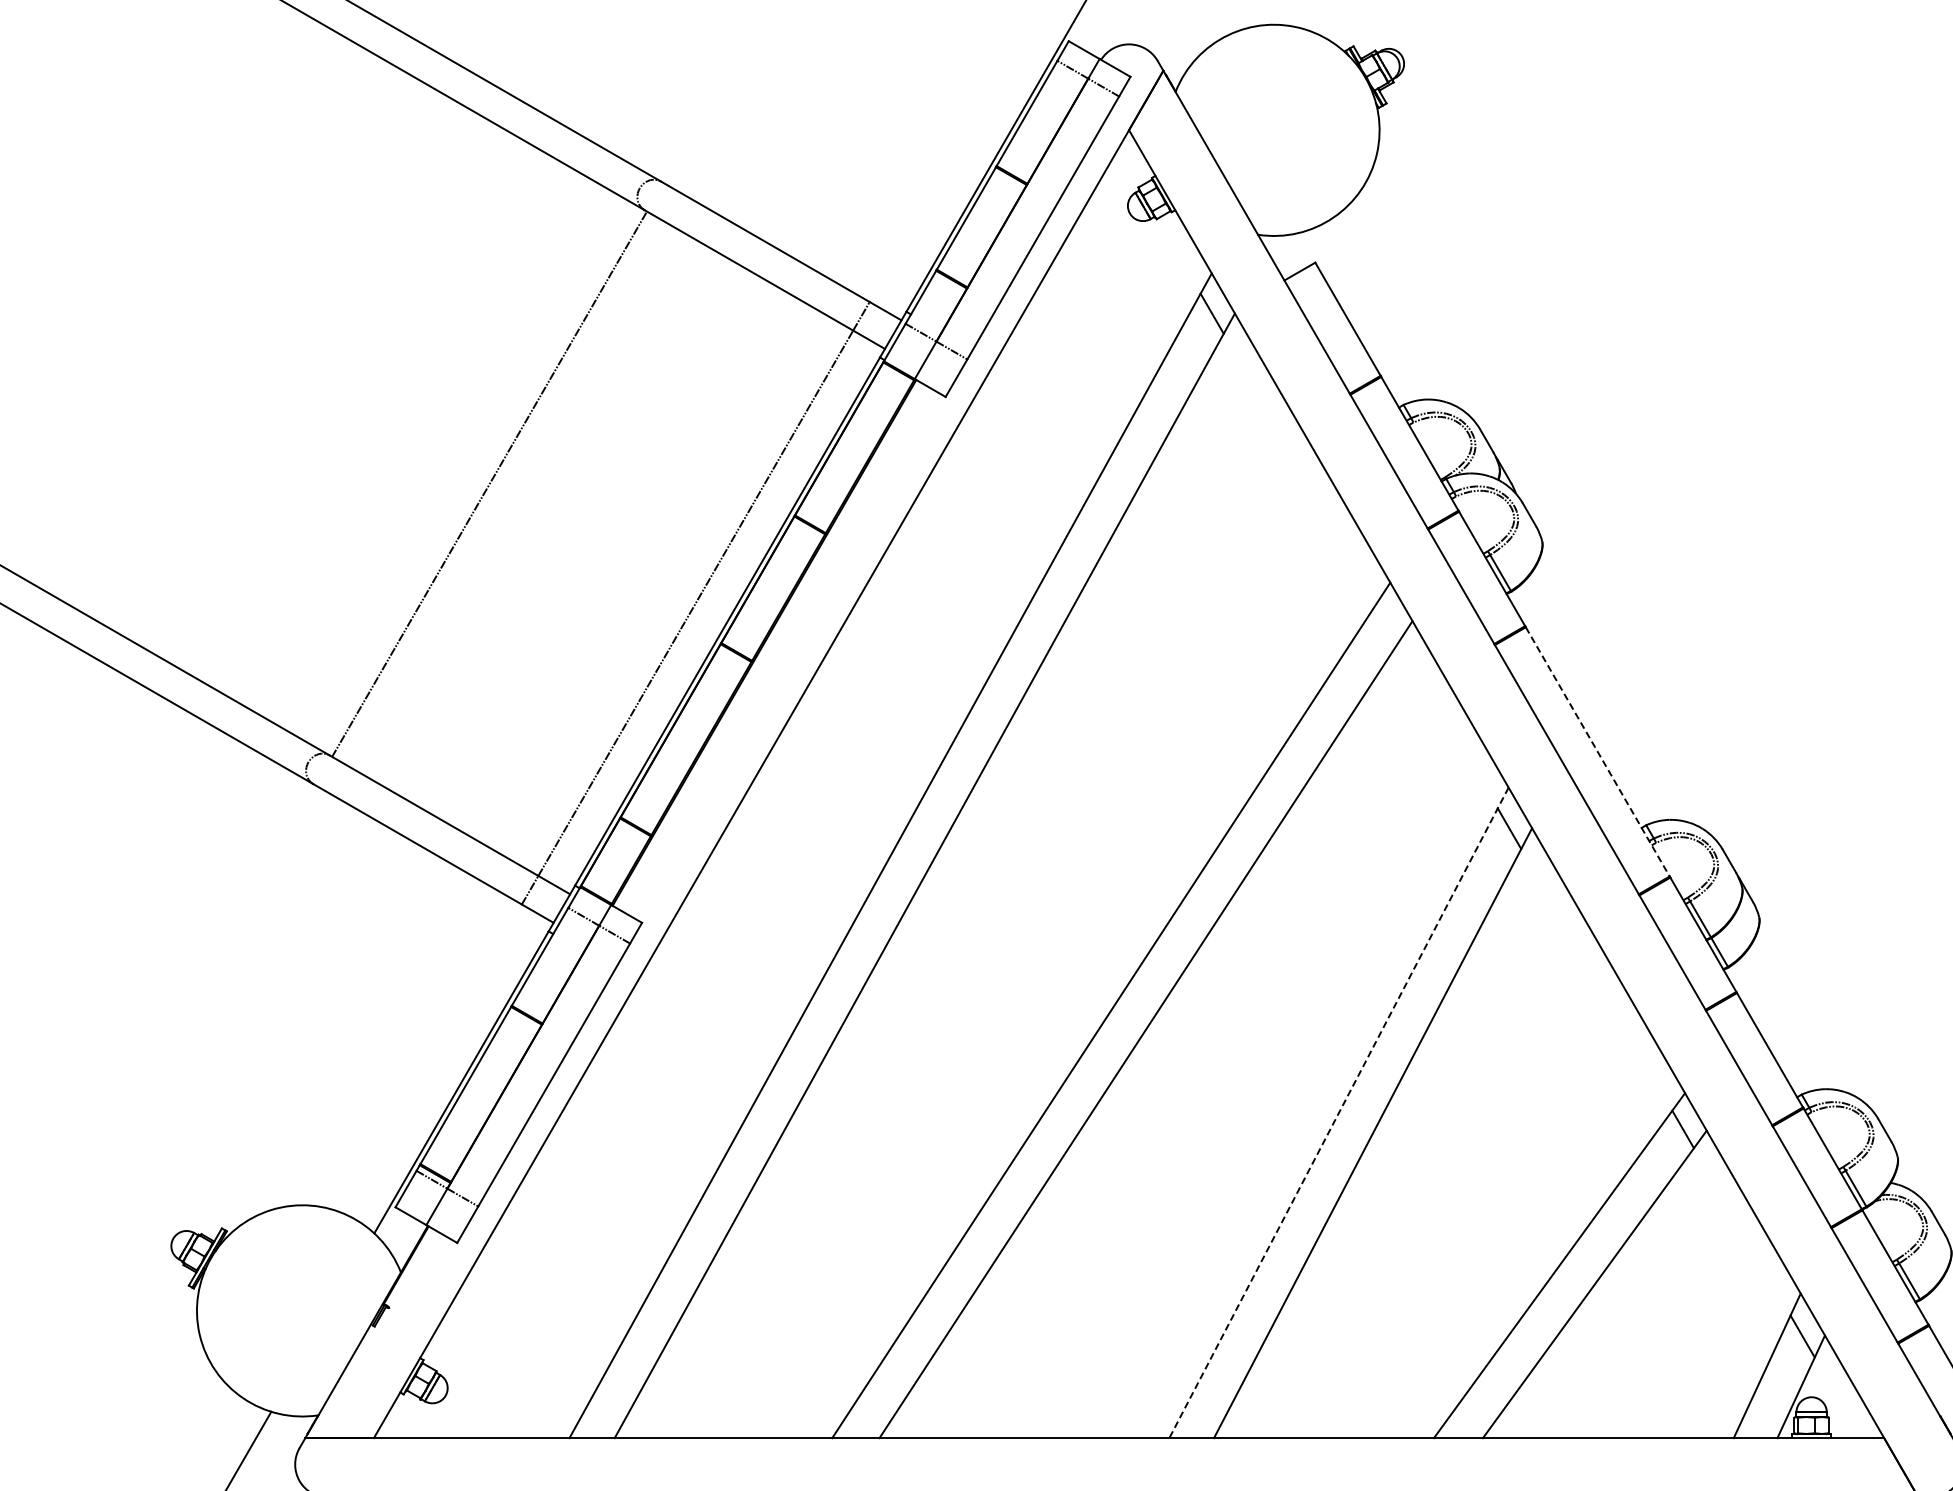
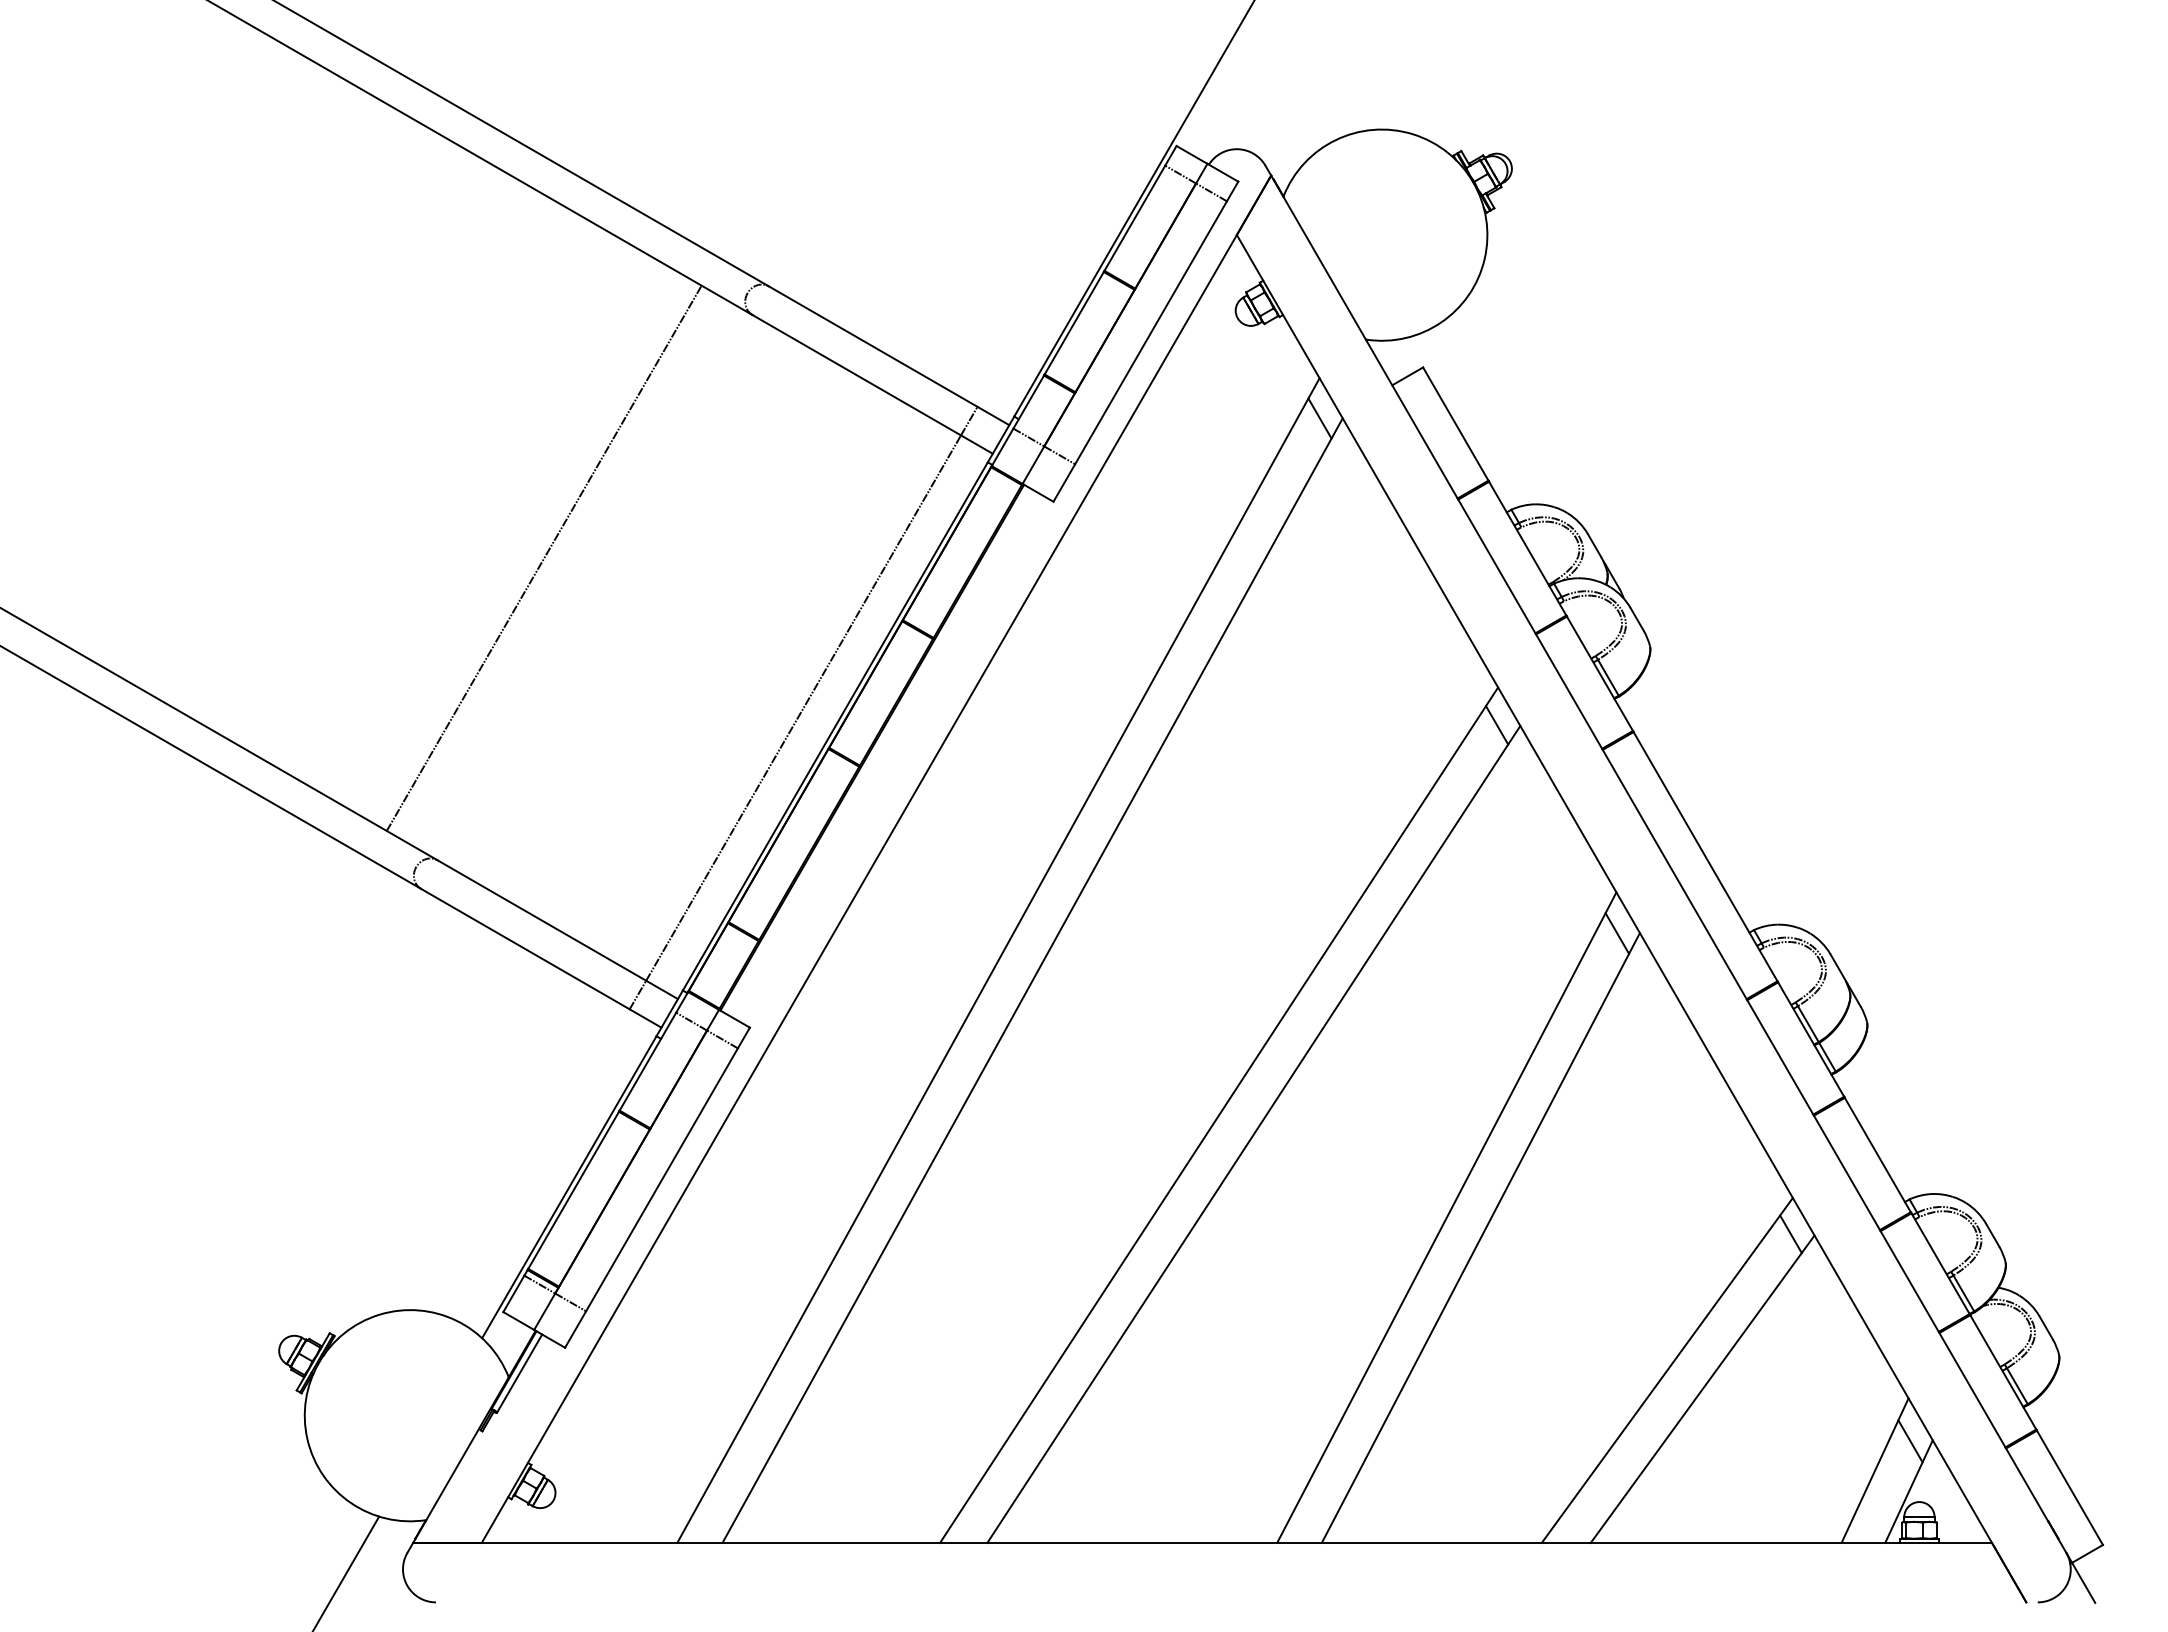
line: (488, 483) -> (543, 557), moved
line: (1389, 620) -> (1497, 725), added
line: (1597, 751) -> (1705, 856), dashed -> solid
line: (1338, 1112) -> (1446, 1217), dashed -> solid
line: (411, 1268) -> (519, 1373), added

